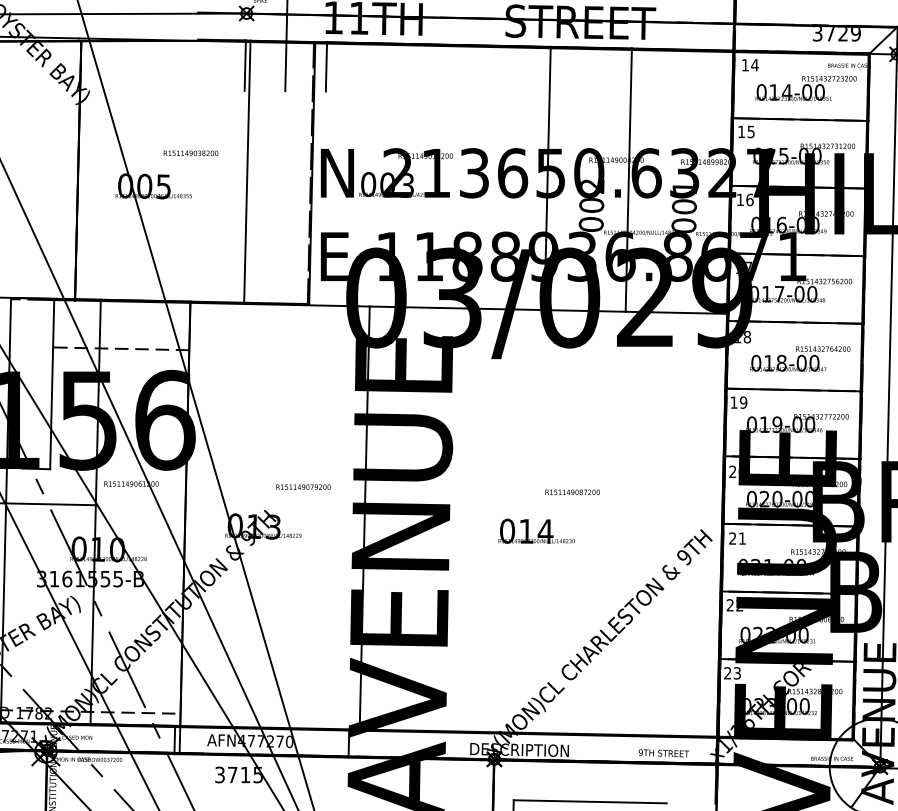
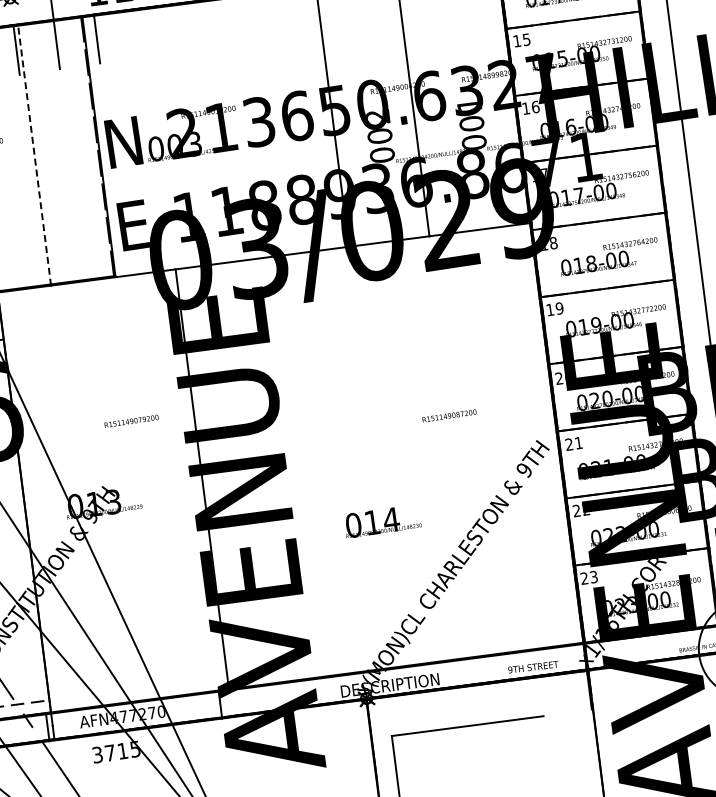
line: (247, 172) -> (34, 155), solid -> dashed
text: (303, 486) -> (131, 420), moved
text: (572, 492) -> (449, 416), moved
text: (536, 530) -> (382, 520), moved

